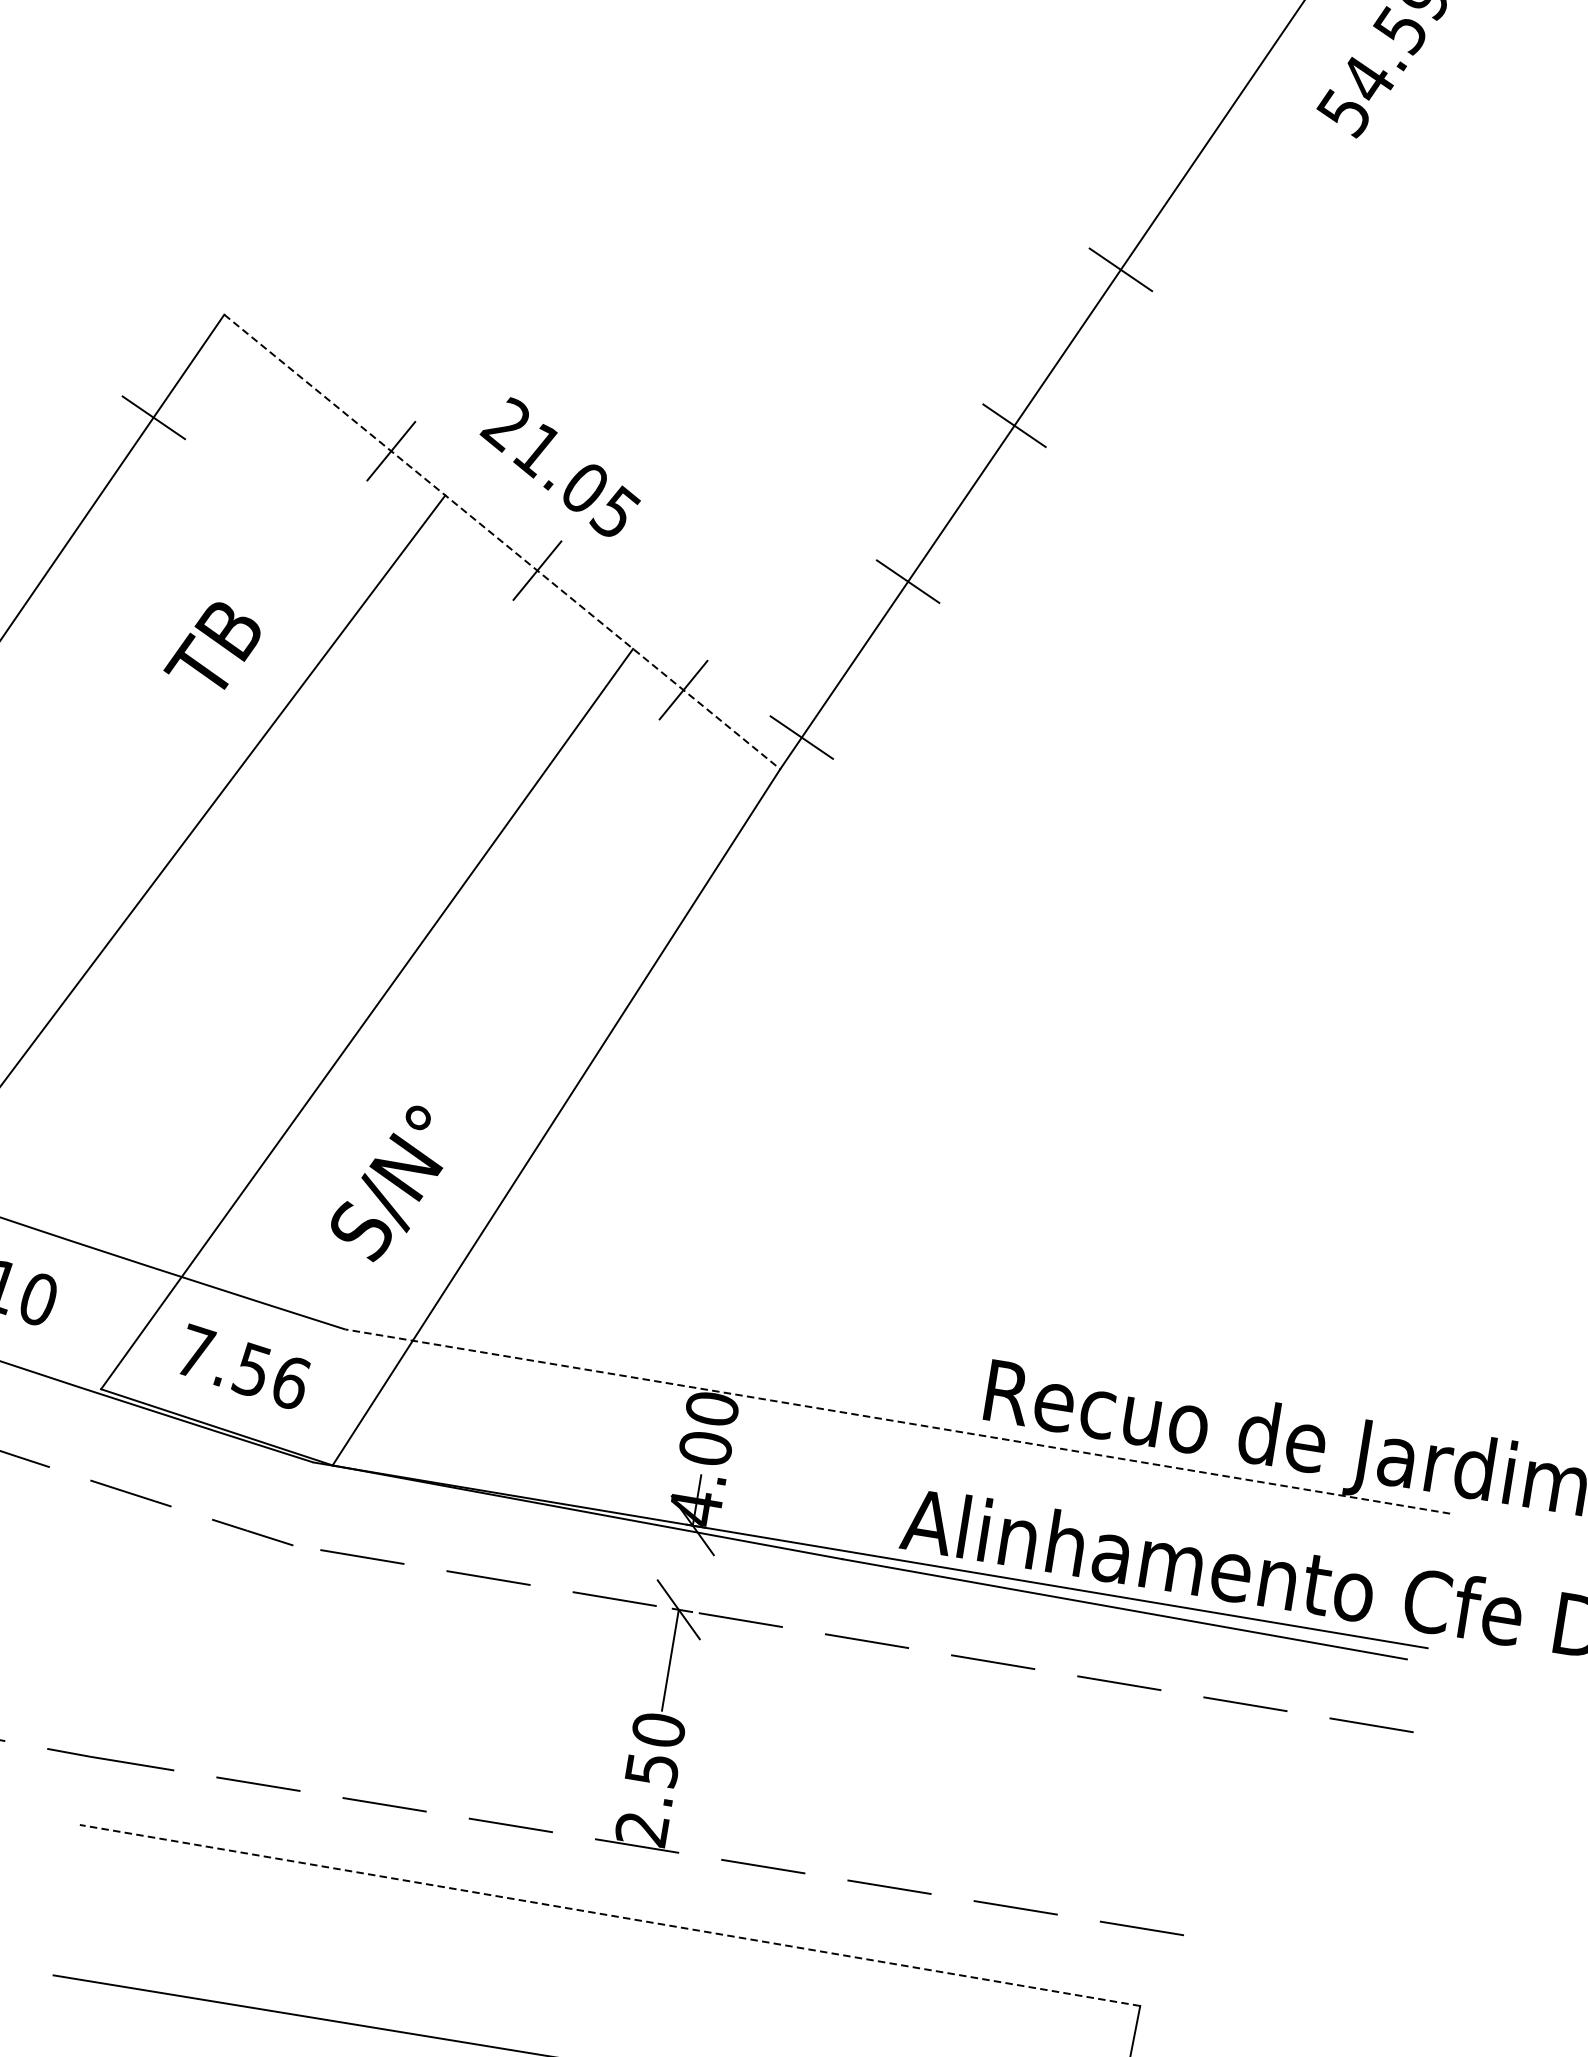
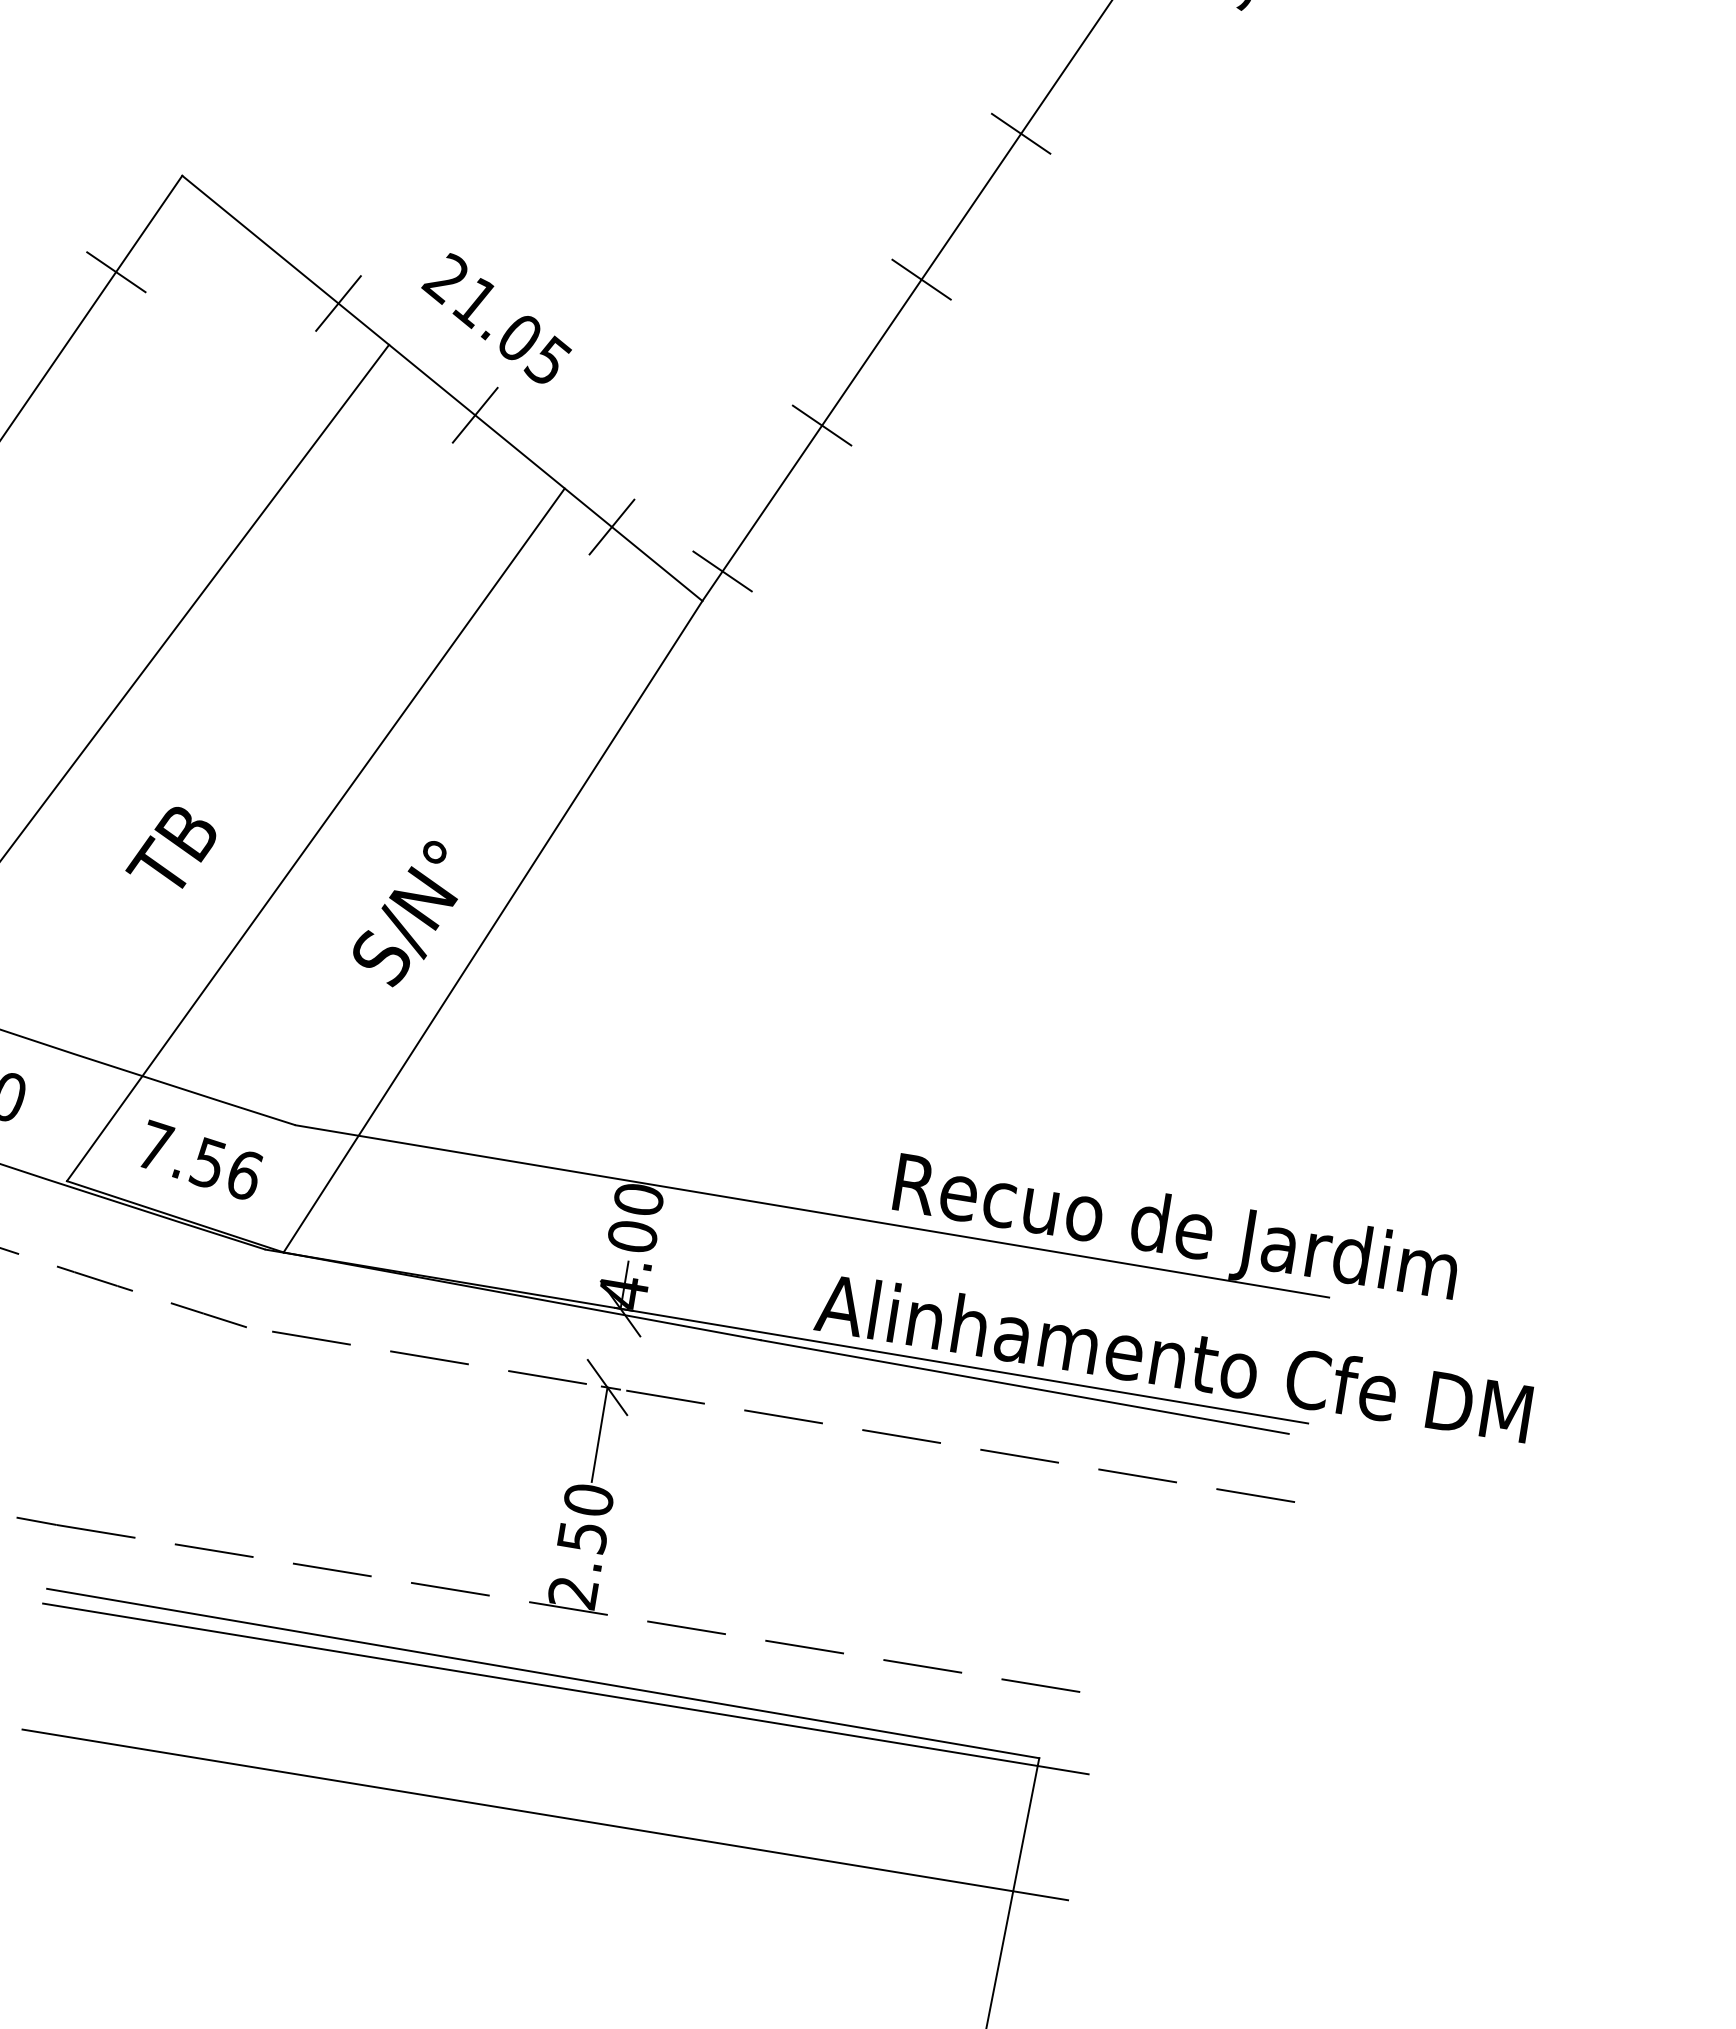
line: (502, 542) -> (442, 388), dashed -> solid
text: (211, 645) -> (170, 847), moved
text: (387, 1184) -> (405, 914), moved
line: (897, 1421) -> (812, 1211), dashed -> solid
line: (609, 1915) -> (542, 1673), dashed -> solid
line: (633, 1931) -> (565, 1688), added

